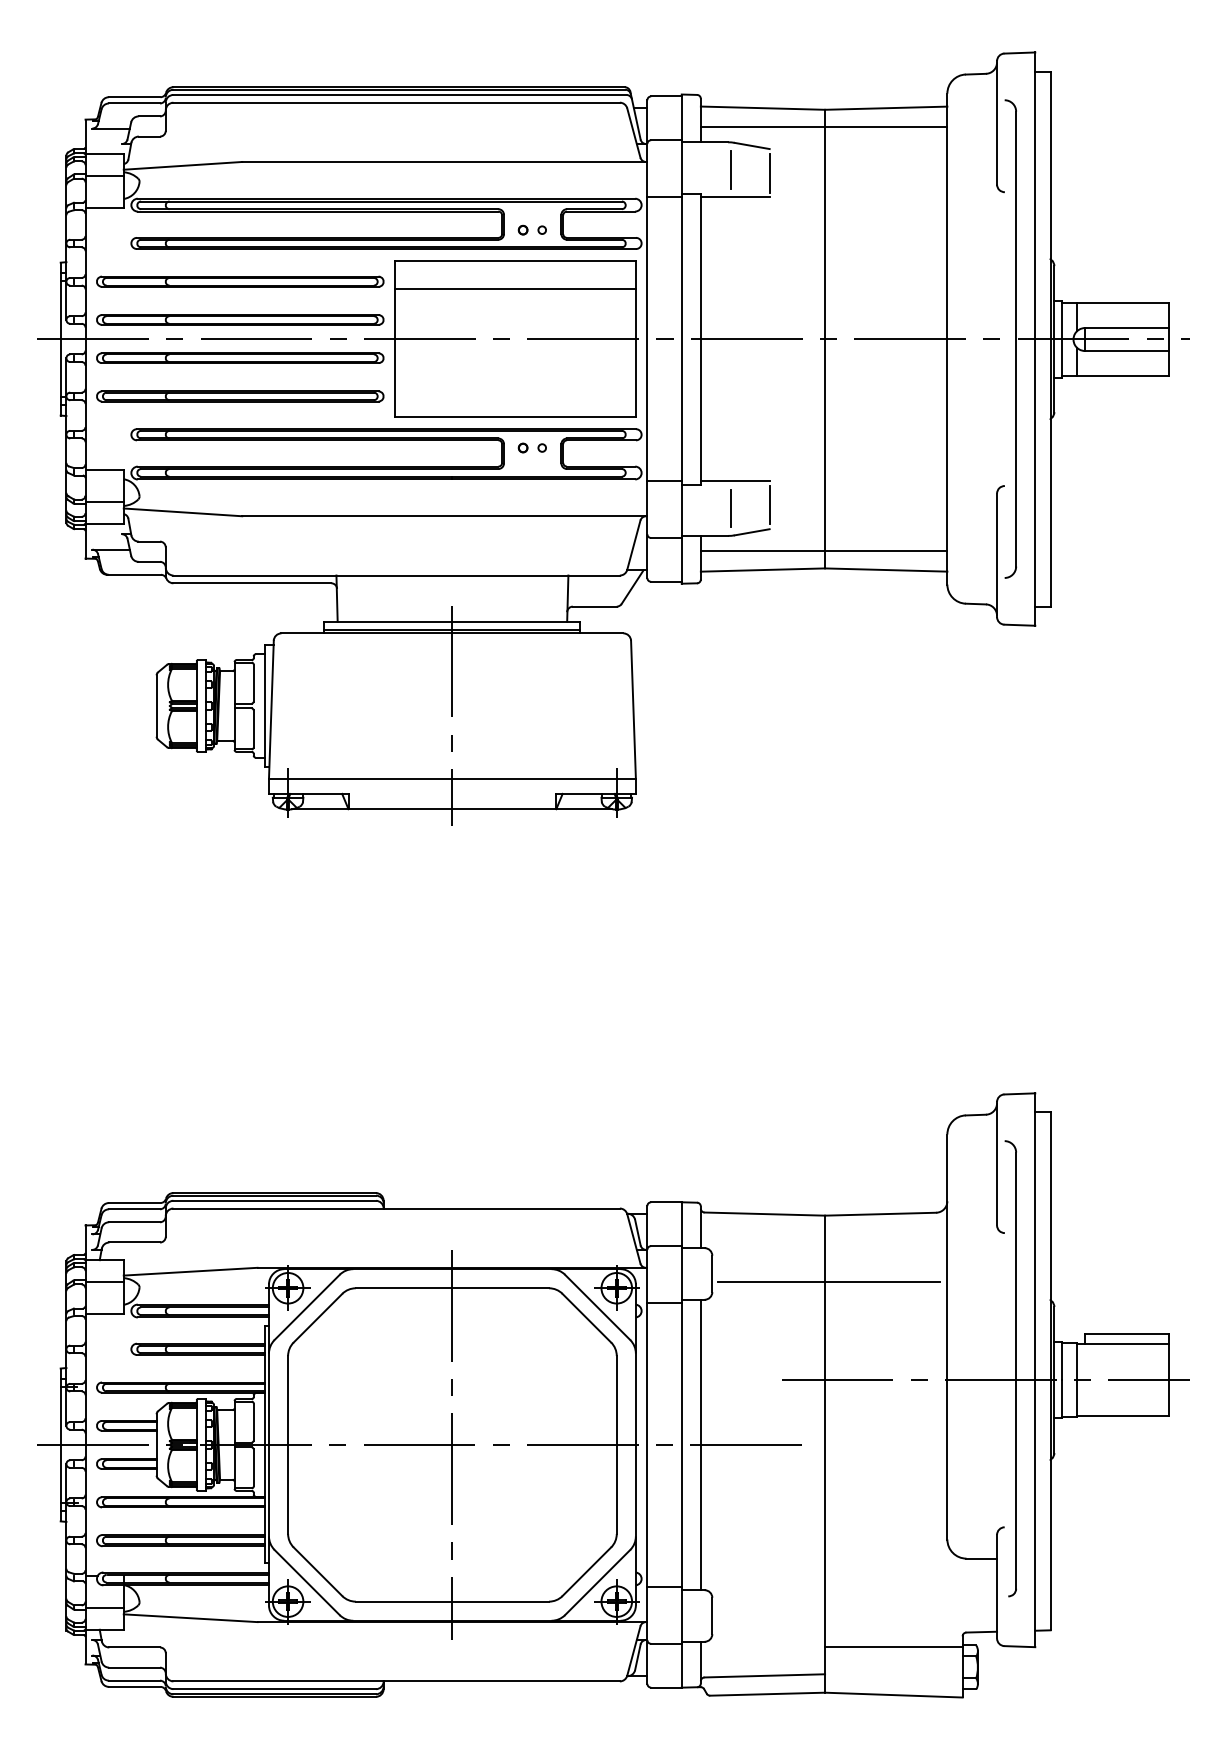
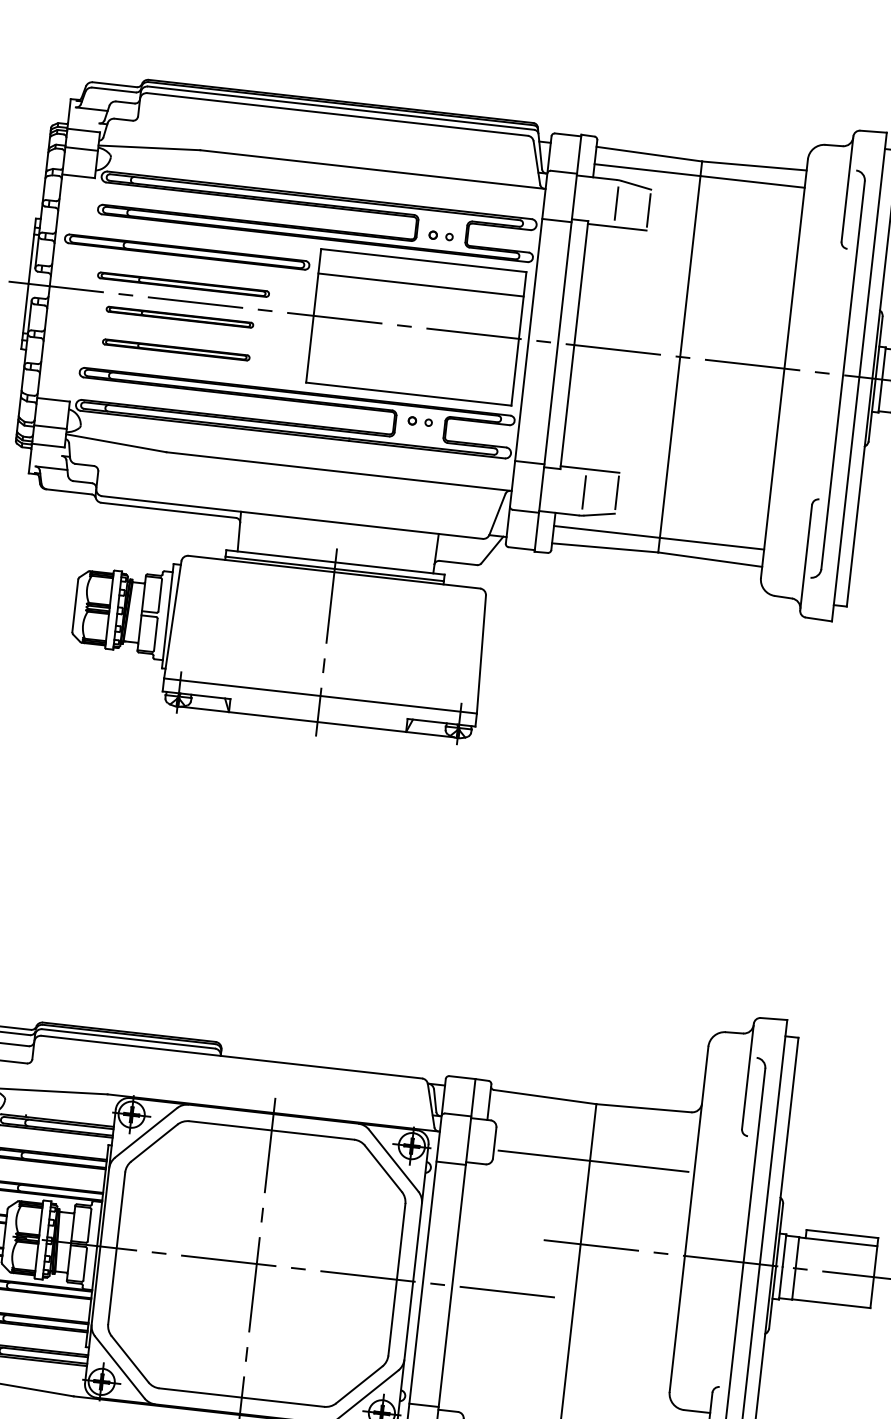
part: (240, 319) -> (183, 284), size x0.7
part: (240, 357) -> (180, 316), size x0.6
part: (240, 396) -> (176, 349), size x0.6
line: (700, 1444) -> (468, 1287), removed

